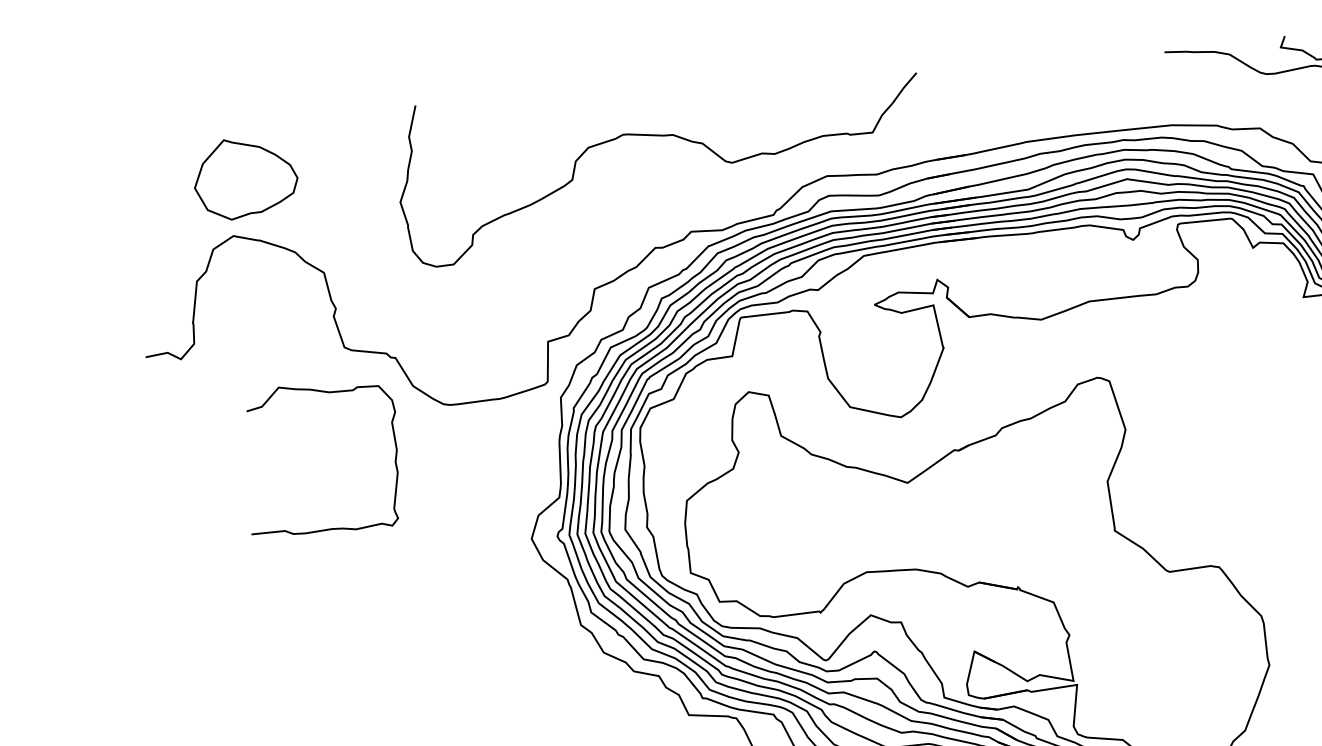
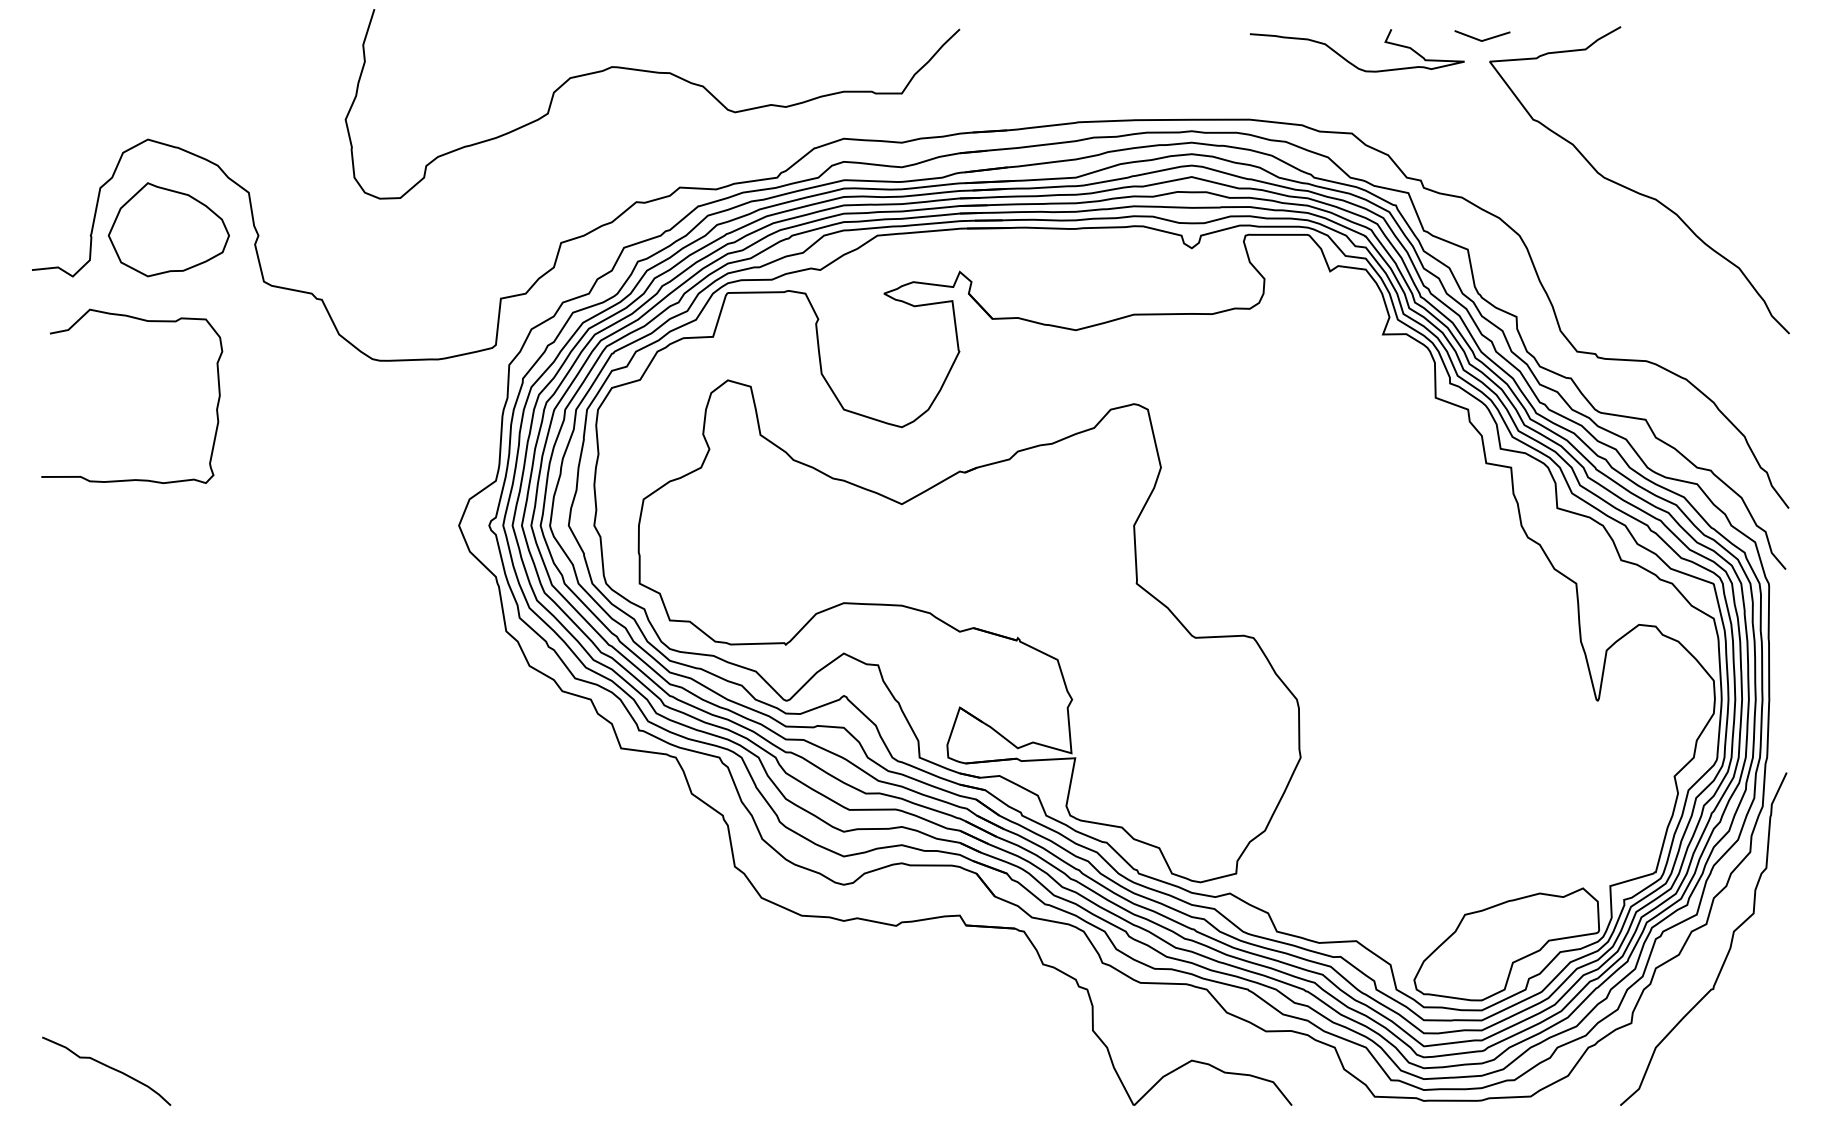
part: (245, 177) -> (168, 229), moved
curve: (326, 393) -> (144, 321), moved

